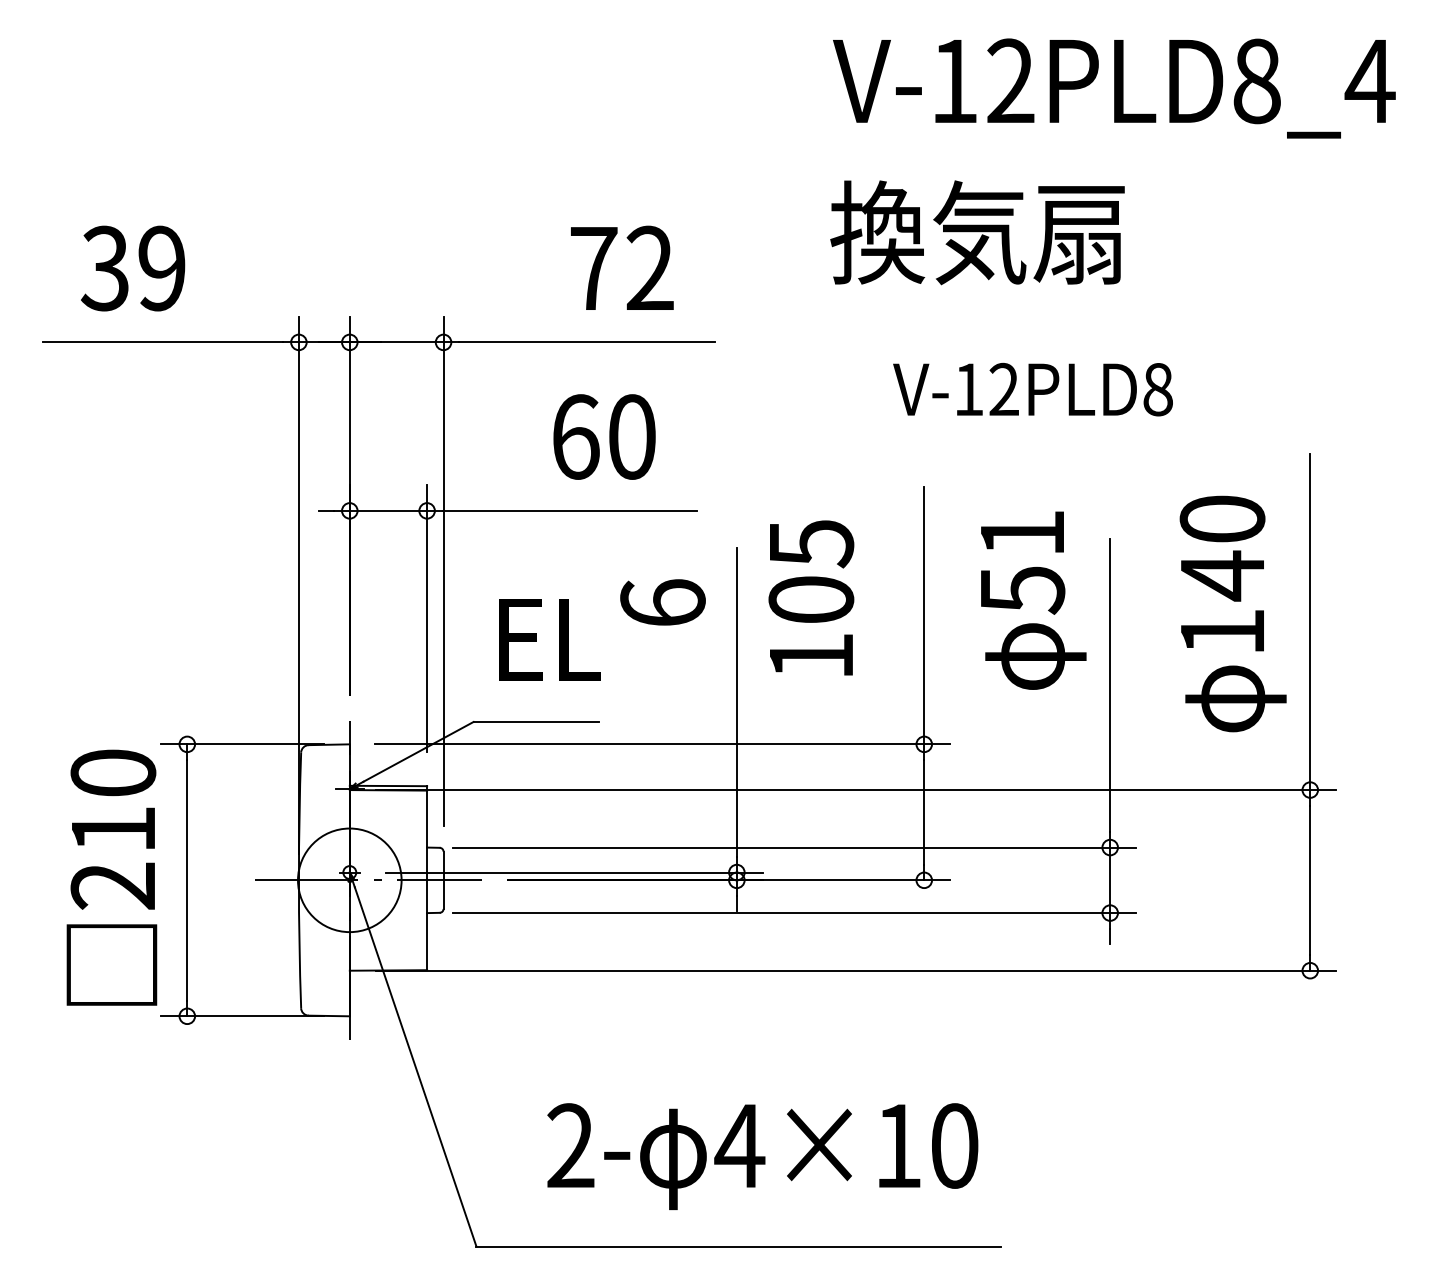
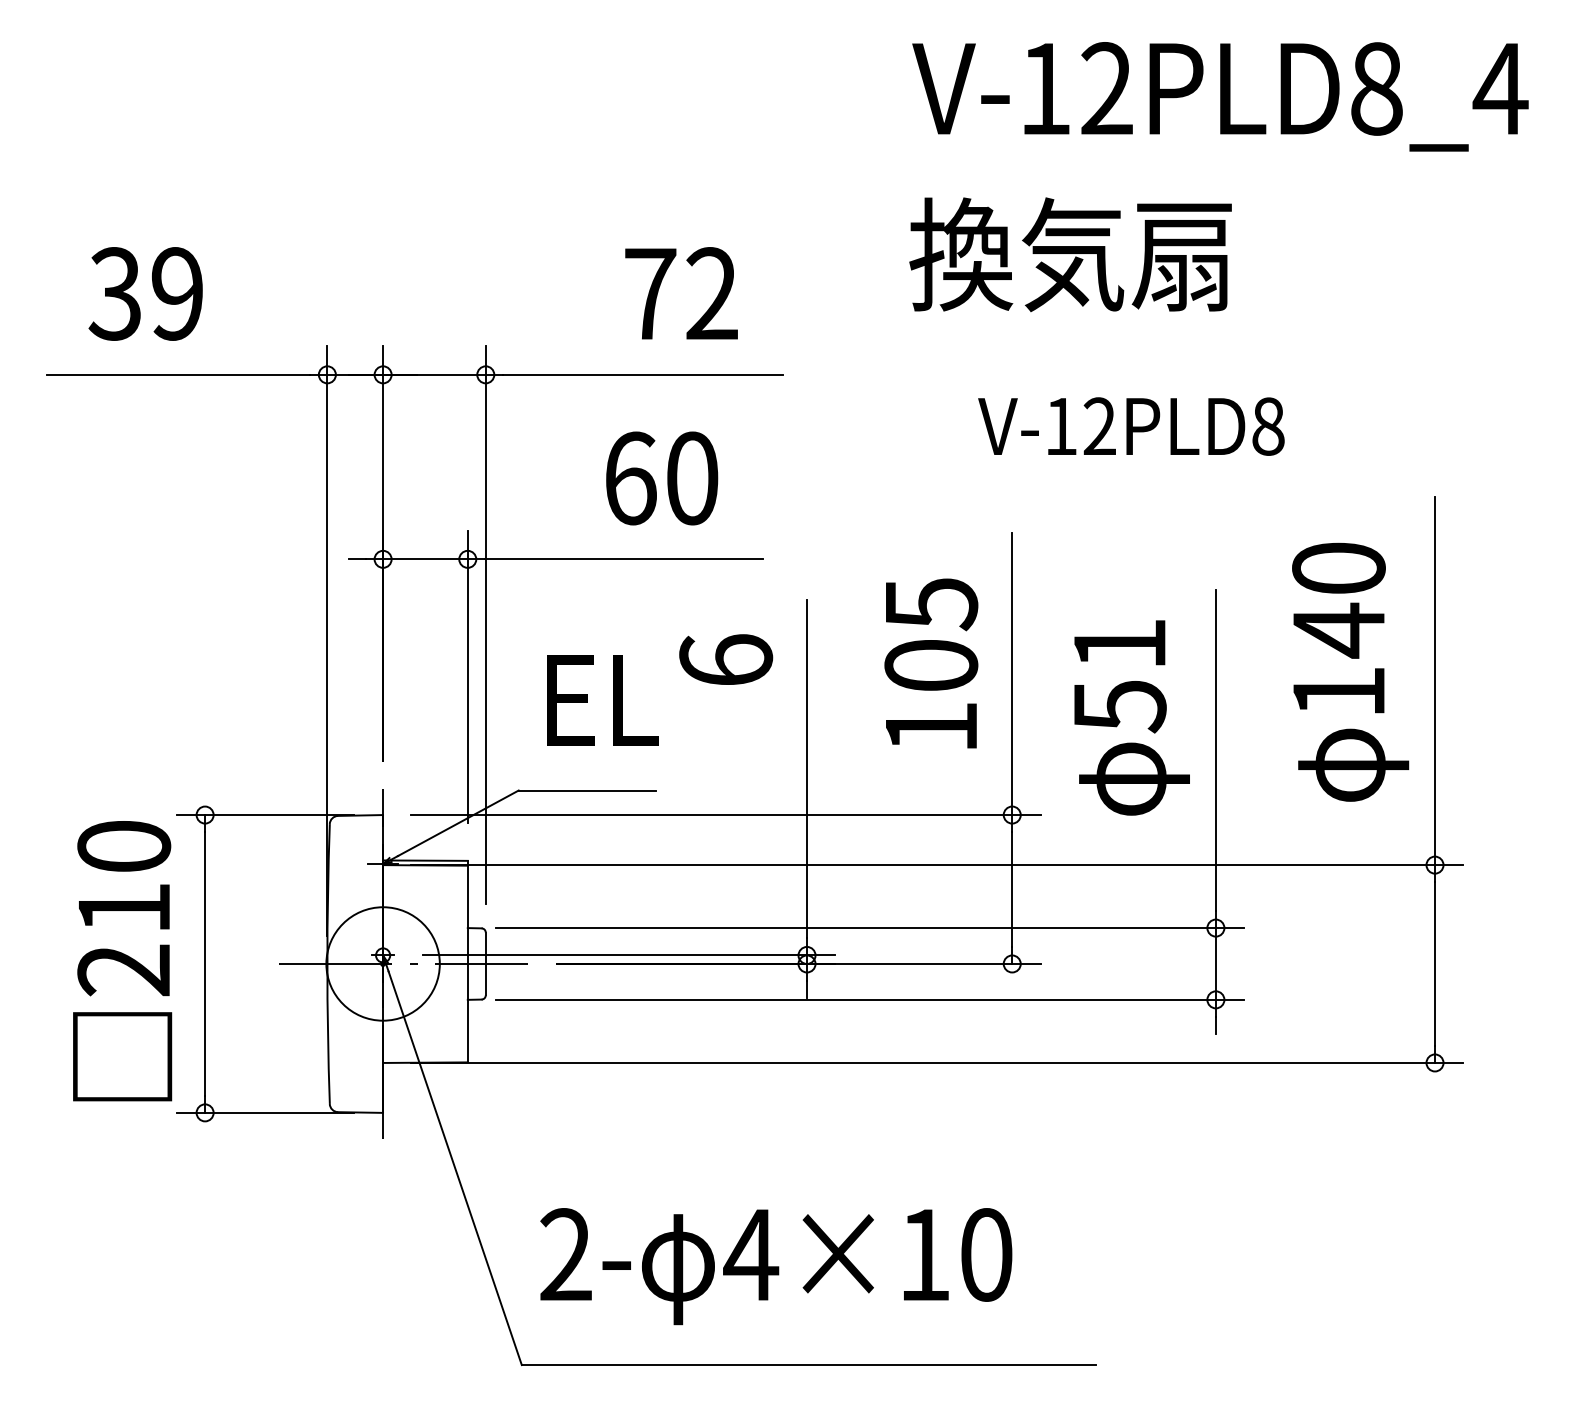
text: (811, 597) -> (931, 662), moved
text: (1033, 600) -> (1131, 717), moved
text: (762, 1156) -> (775, 1266), moved

